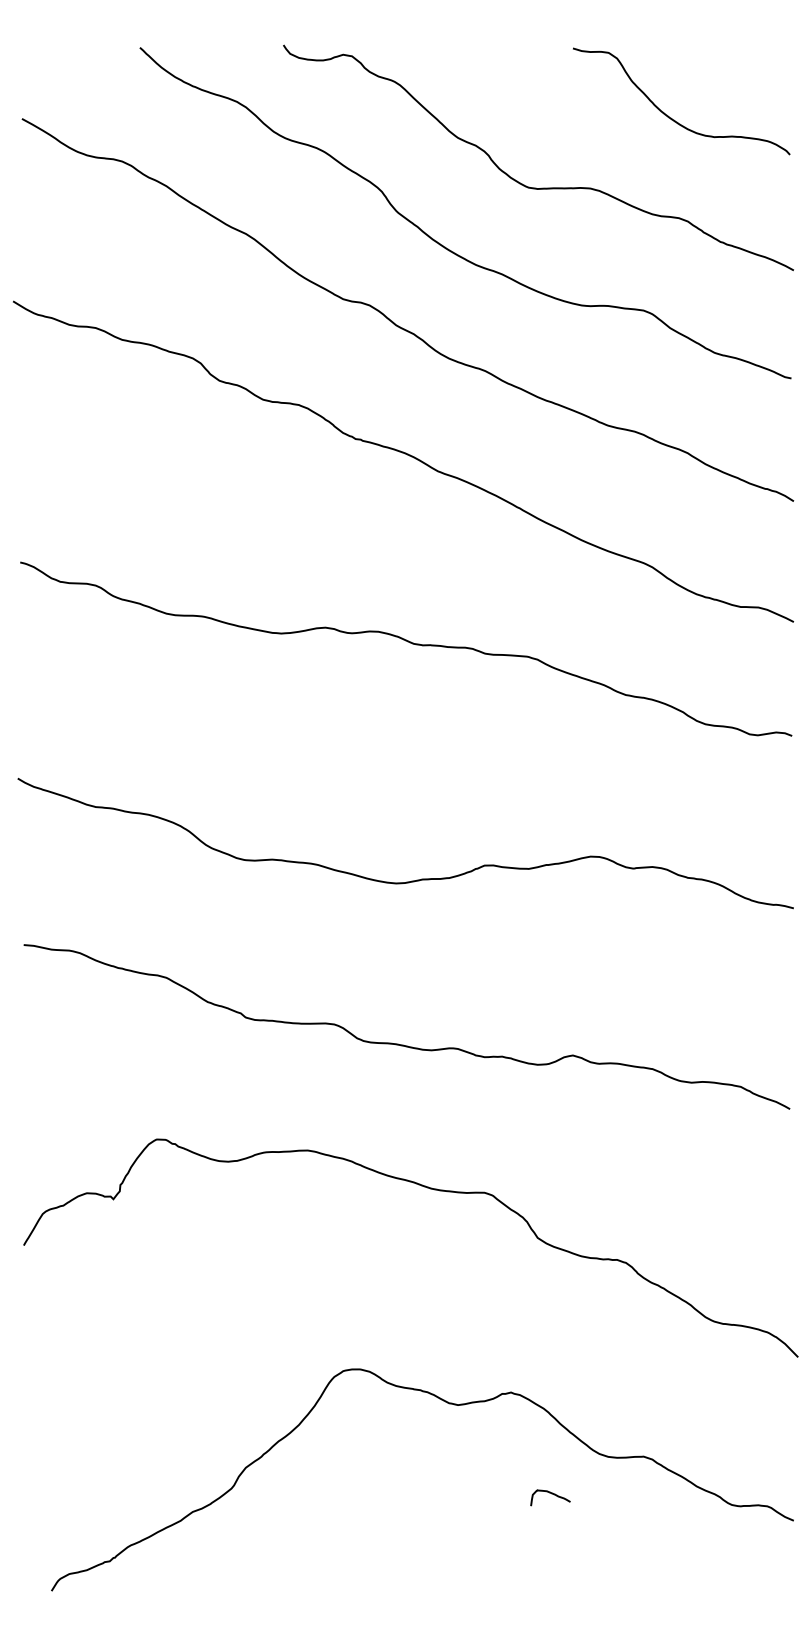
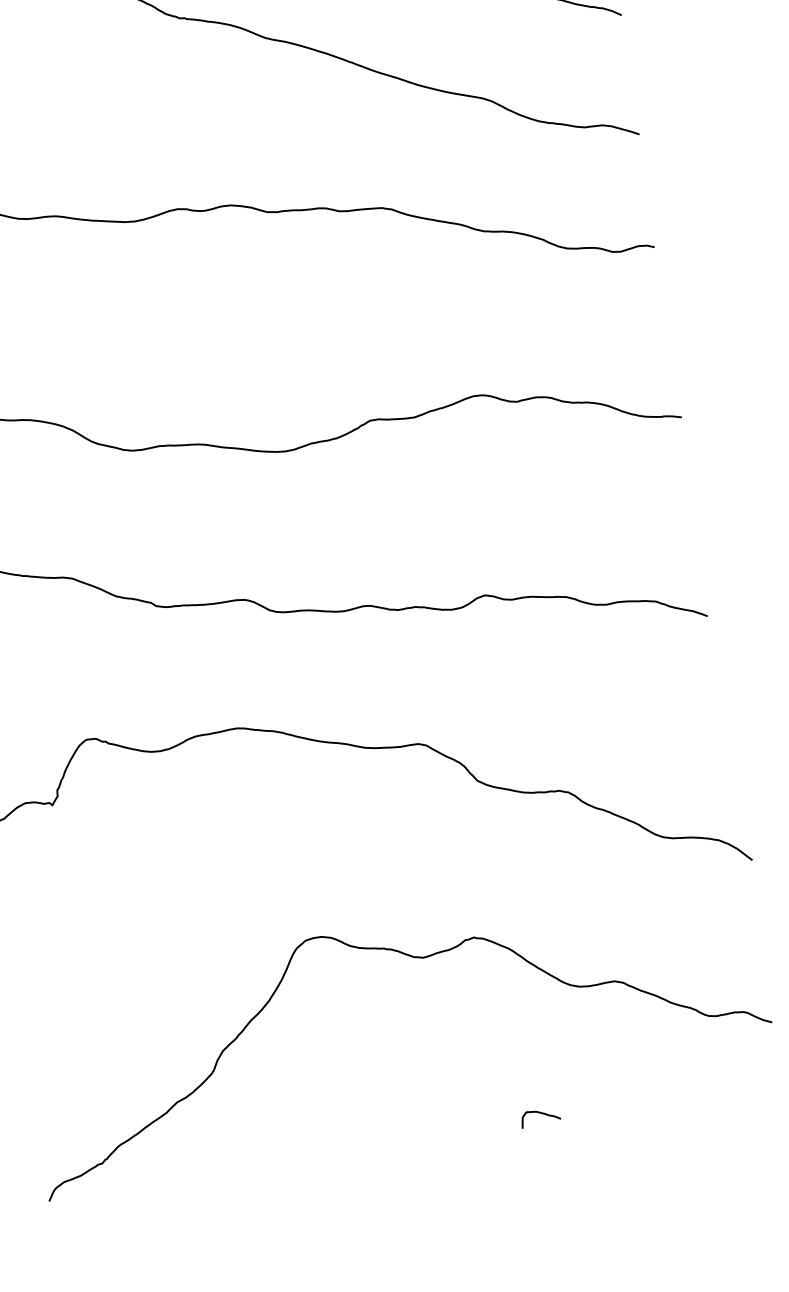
curve: (551, 1494) -> (541, 1114), moved

